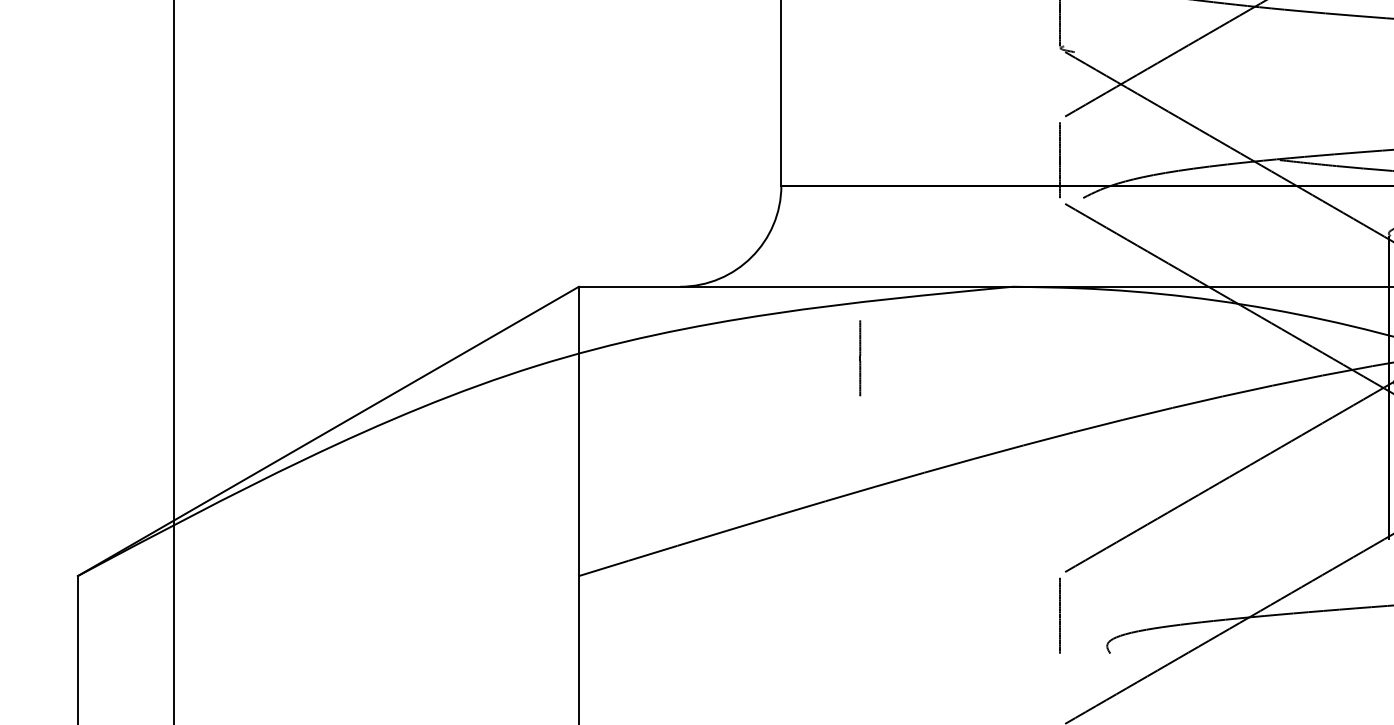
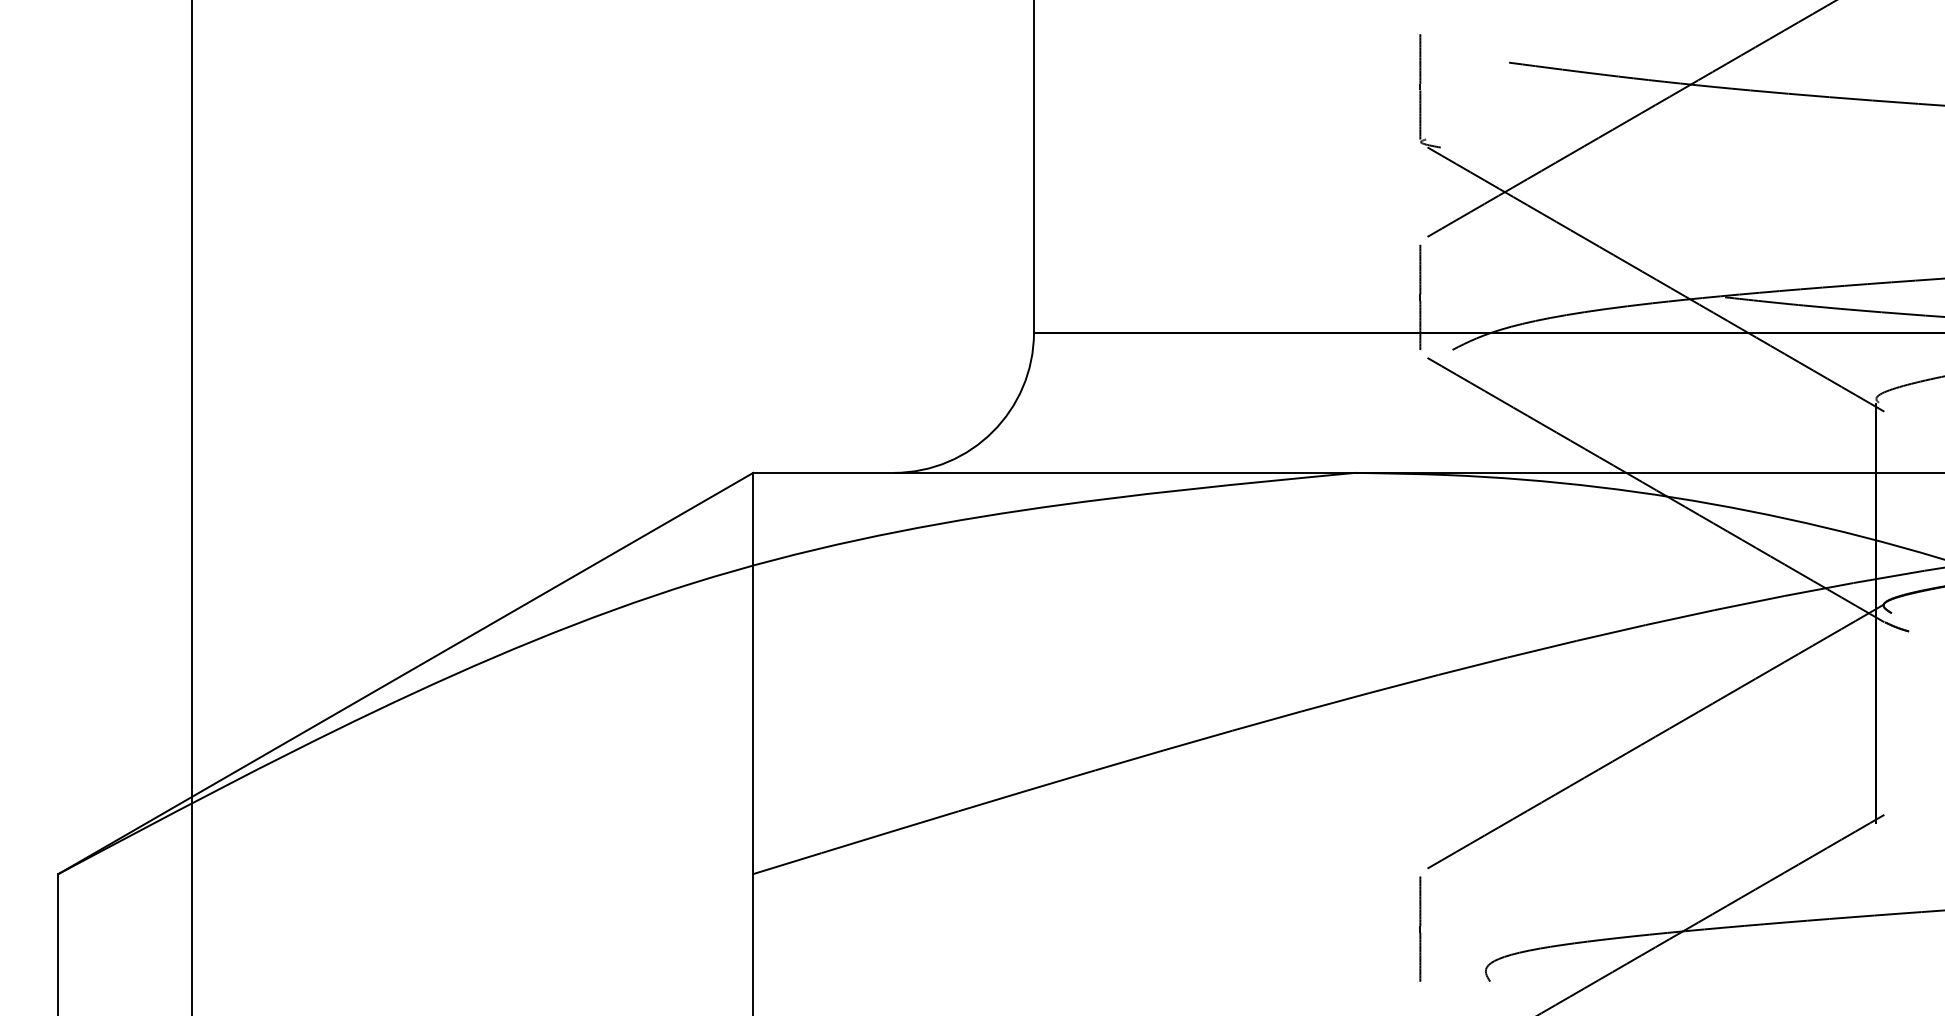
line: (860, 357) -> (1143, 571), removed

